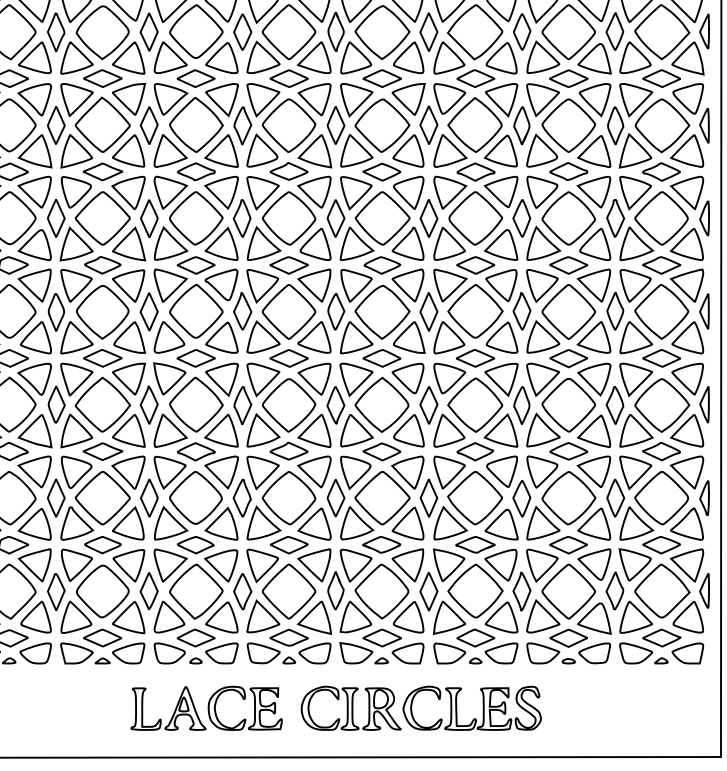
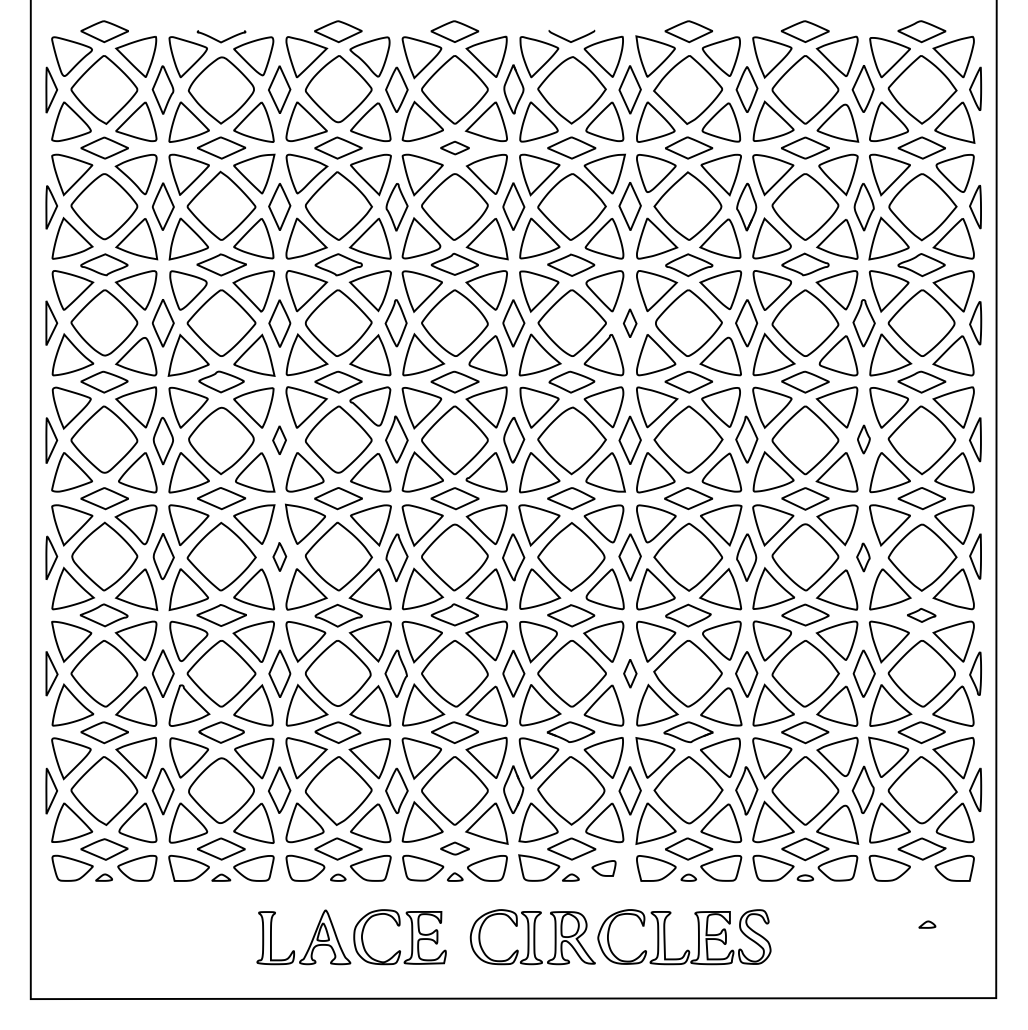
part: (288, 78) -> (454, 147), size x0.6
part: (428, 218) -> (629, 323), size x0.6
part: (615, 311) -> (863, 439), size x0.6
part: (149, 312) -> (279, 440), size x0.6
part: (149, 404) -> (279, 556), size x0.6
part: (615, 405) -> (863, 557), size x0.6
part: (661, 451) -> (921, 615), size x0.6
part: (429, 497) -> (630, 673), size x0.6
part: (288, 637) -> (454, 848), size x0.6
part: (407, 653) -> (603, 868), size x0.6
part: (661, 660) -> (927, 924), moved

